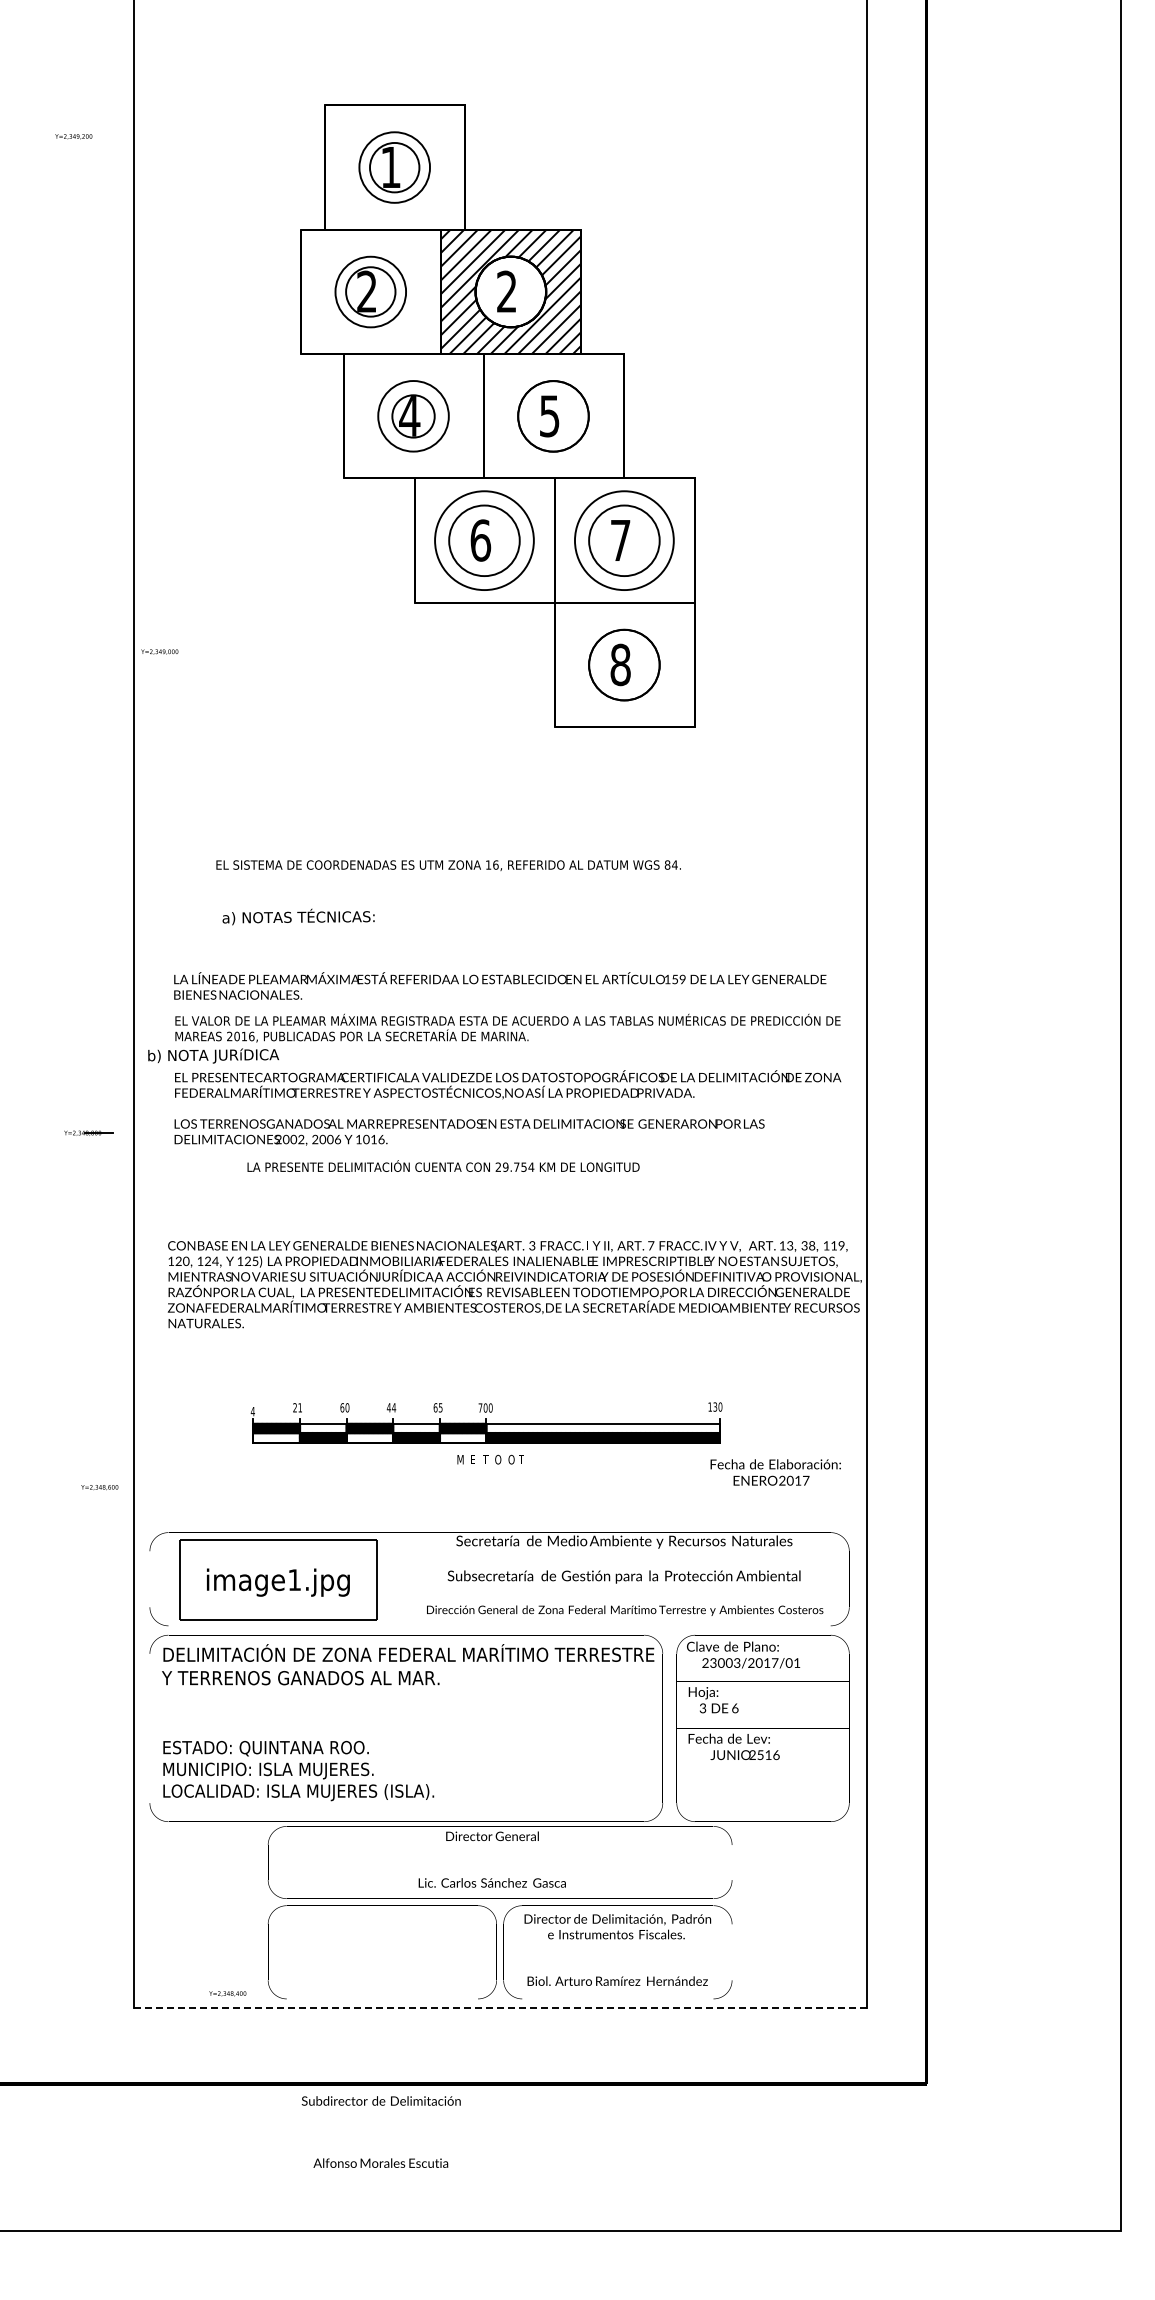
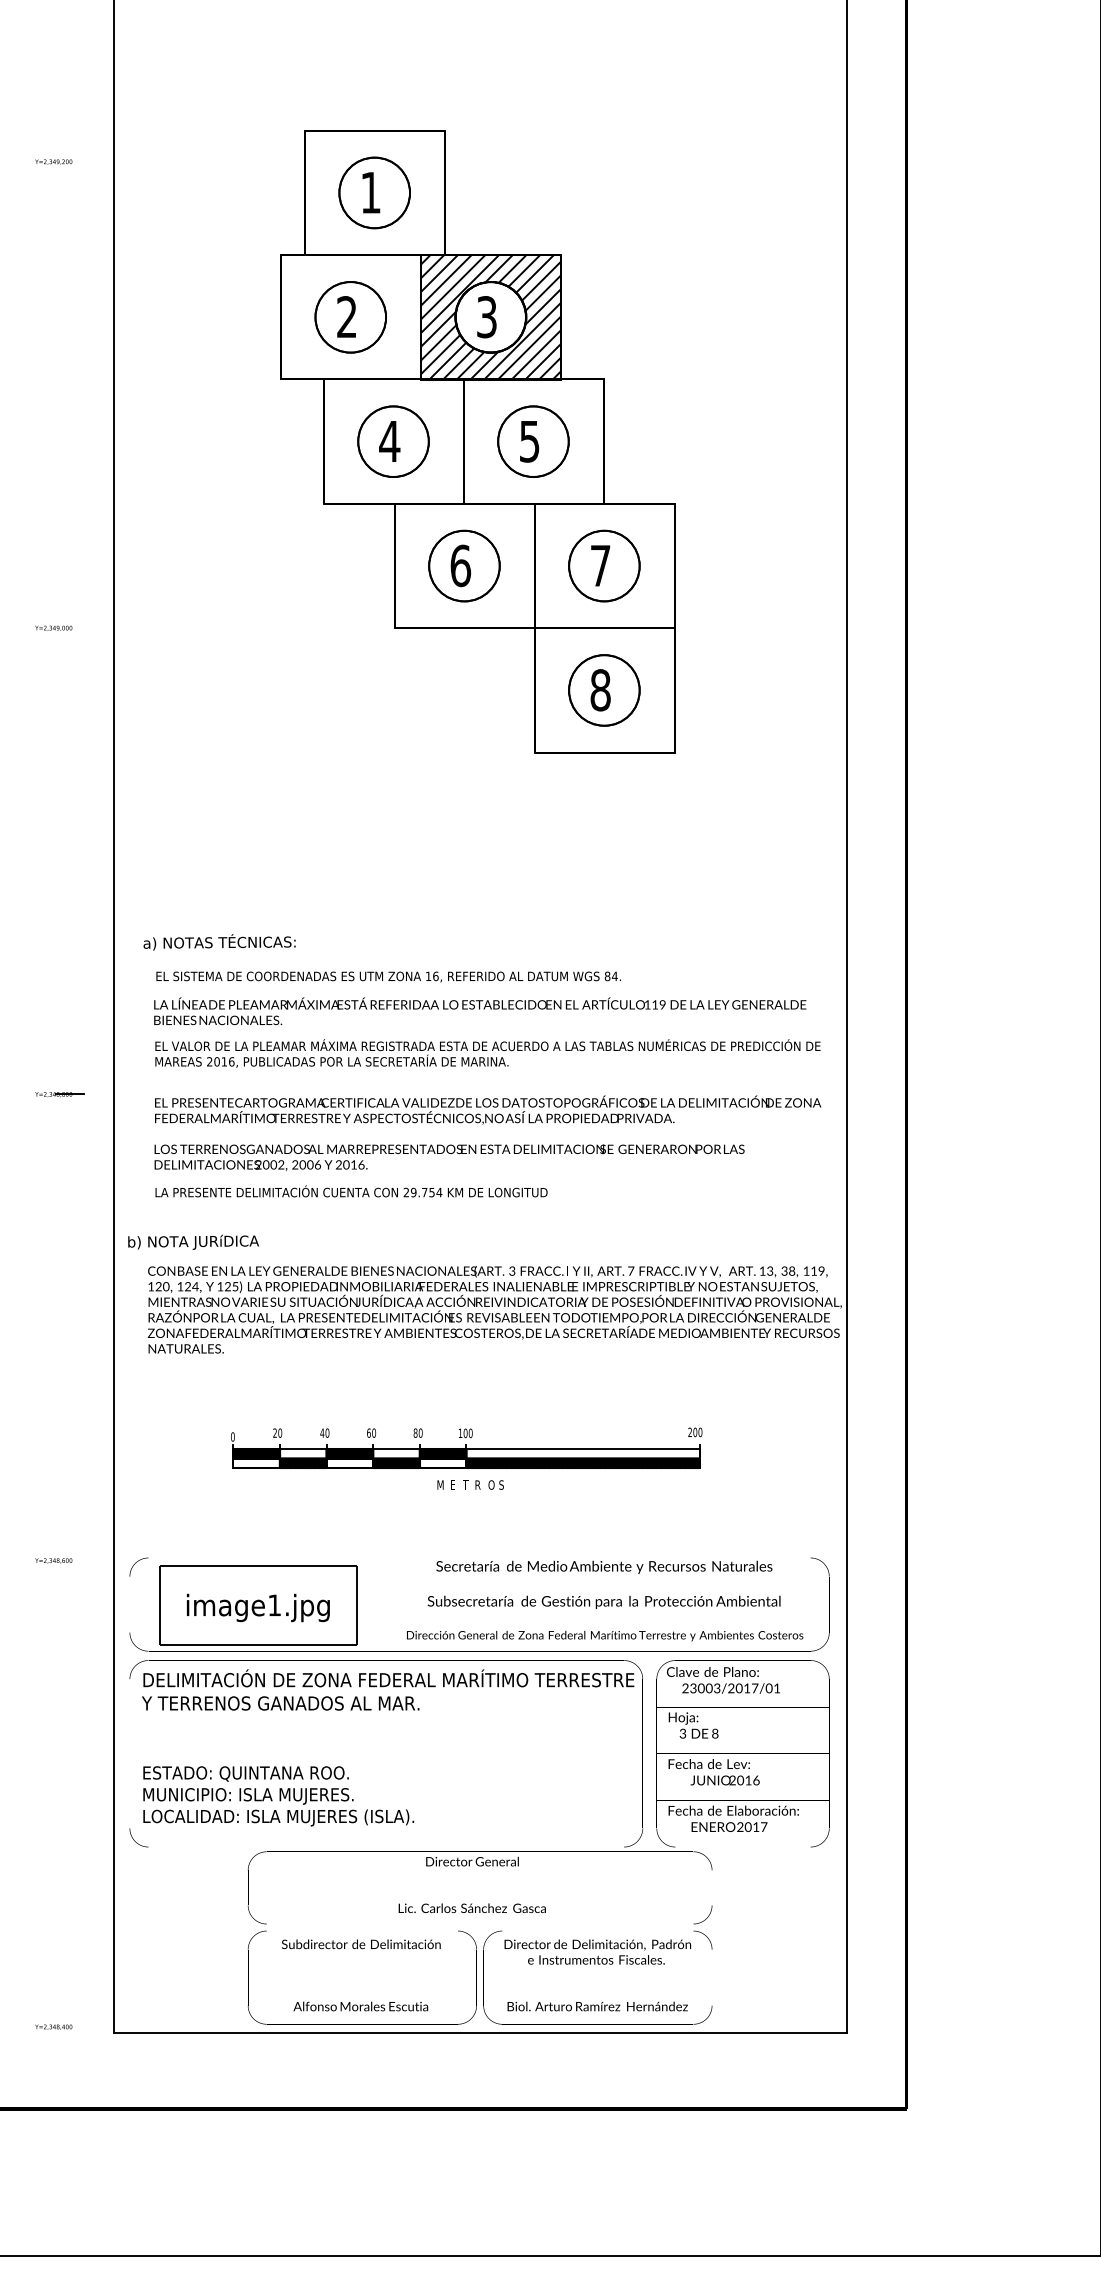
circle: (394, 167) -> (374, 192), size x1.43
circle: (370, 291) -> (350, 316), size x1.43
text: (506, 291) -> (486, 316), 2 -> 3
circle: (413, 416) -> (393, 441), size x1.67
circle: (484, 540) -> (464, 565), size x0.71
circle: (624, 540) -> (604, 565), size x0.71
text: (159, 651) -> (53, 627), moved
text: (448, 865) -> (388, 976), moved
text: (298, 916) -> (219, 941), moved
text: (674, 979) -> (654, 1004), 159 -> 119
text: (213, 1055) -> (193, 1241), moved
part: (88, 1132) -> (59, 1093), moved
text: (358, 1139) -> (338, 1164), 1016. -> 2016.
text: (443, 1165) -> (351, 1190), moved
text: (712, 1406) -> (692, 1431), 130 -> 200
text: (300, 1407) -> (280, 1432), 21 -> 20
text: (342, 1407) -> (322, 1432), 60 -> 40
text: (391, 1407) -> (371, 1432), 44 -> 60
text: (437, 1407) -> (417, 1432), 65 -> 80
text: (480, 1407) -> (460, 1432), 700 -> 100
text: (252, 1411) -> (232, 1436), 4 -> 0
text: (498, 1459) -> (478, 1484), O -> R
text: (521, 1459) -> (501, 1484), T -> S
text: (775, 1472) -> (733, 1818), moved
text: (99, 1487) -> (53, 1560), moved
text: (735, 1707) -> (715, 1732), 6 -> 8
text: (760, 1754) -> (740, 1779), 2516 -> 2016
text: (227, 1993) -> (53, 2026), moved
line: (501, 2008) -> (481, 2033), dashed -> solid
text: (380, 2131) -> (360, 1974), moved

